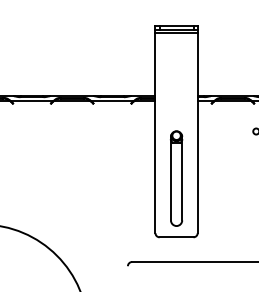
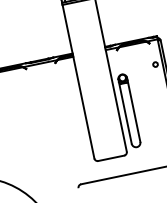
part: (176, 178) -> (129, 110), moved

